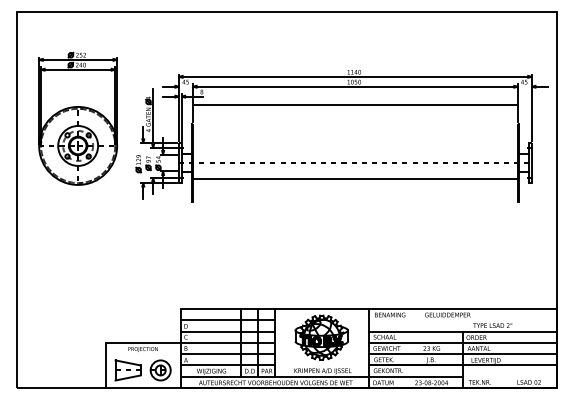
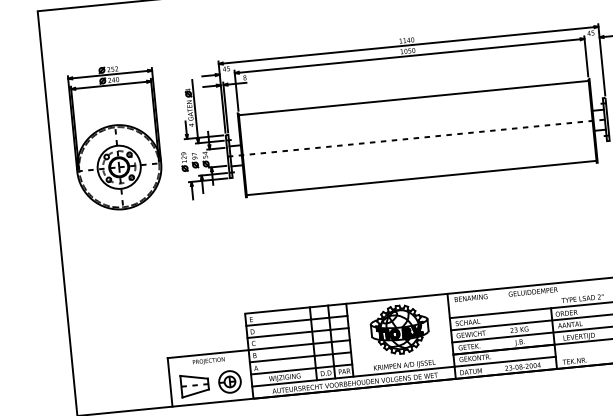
line: (354, 104) -> (412, 97), moved
part: (77, 118) -> (115, 137), moved
line: (354, 179) -> (420, 178), moved

